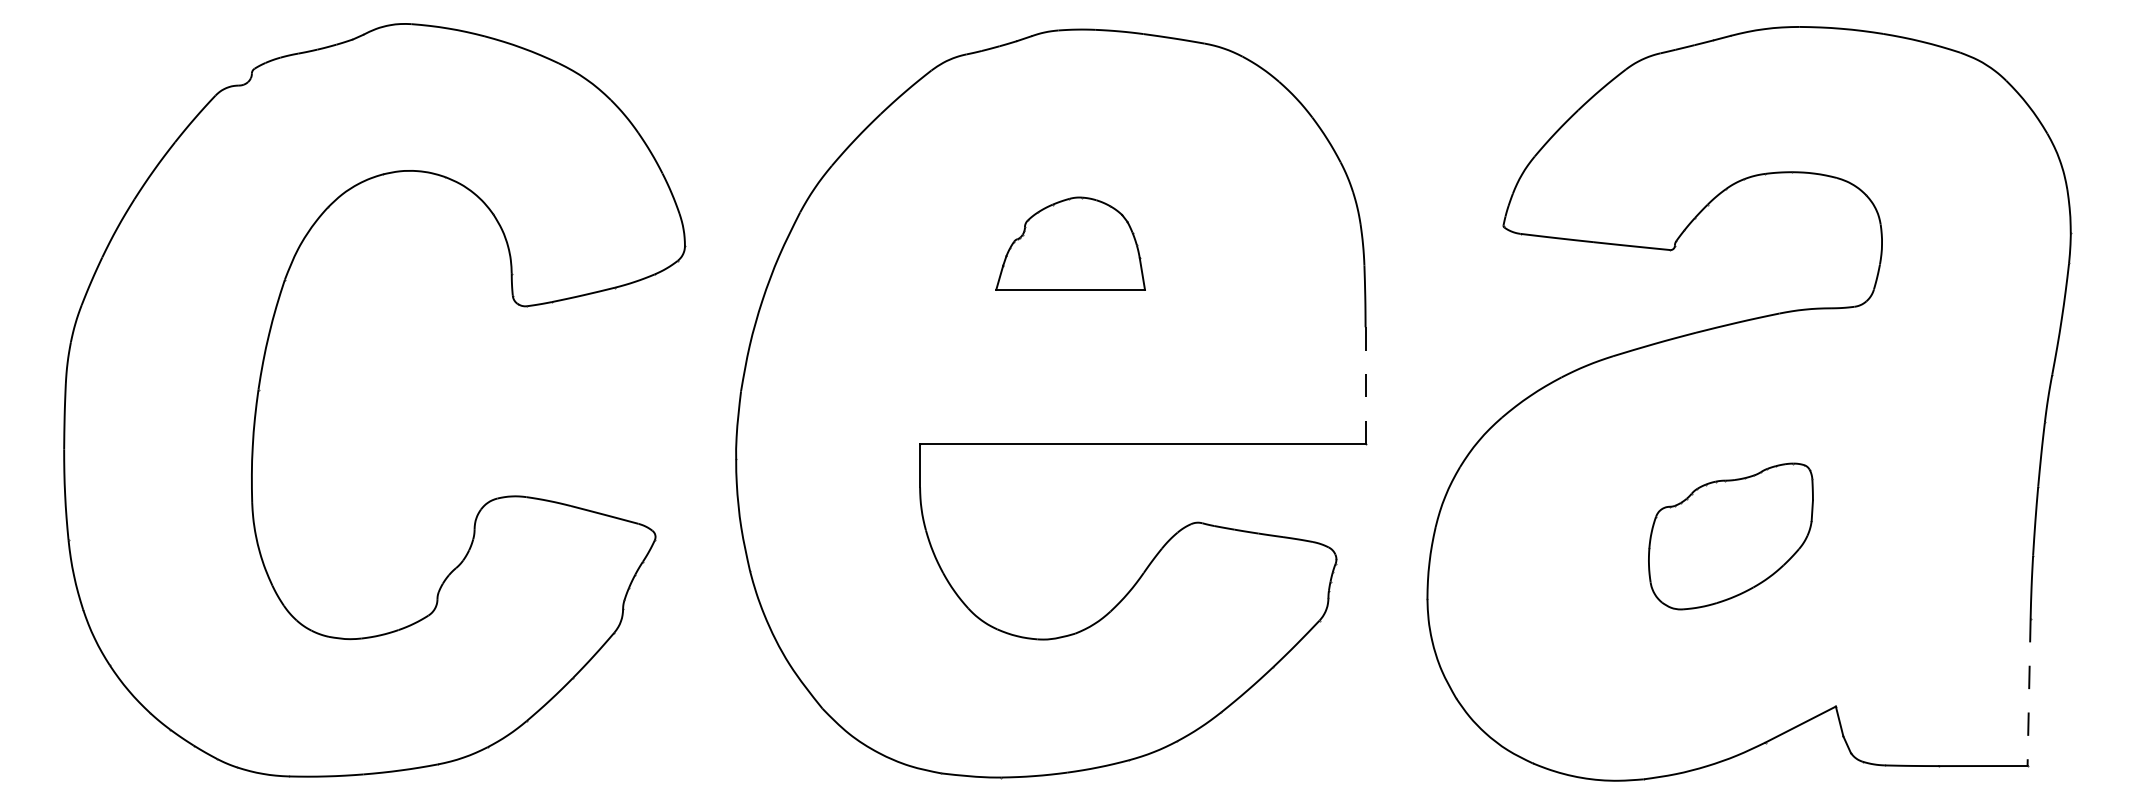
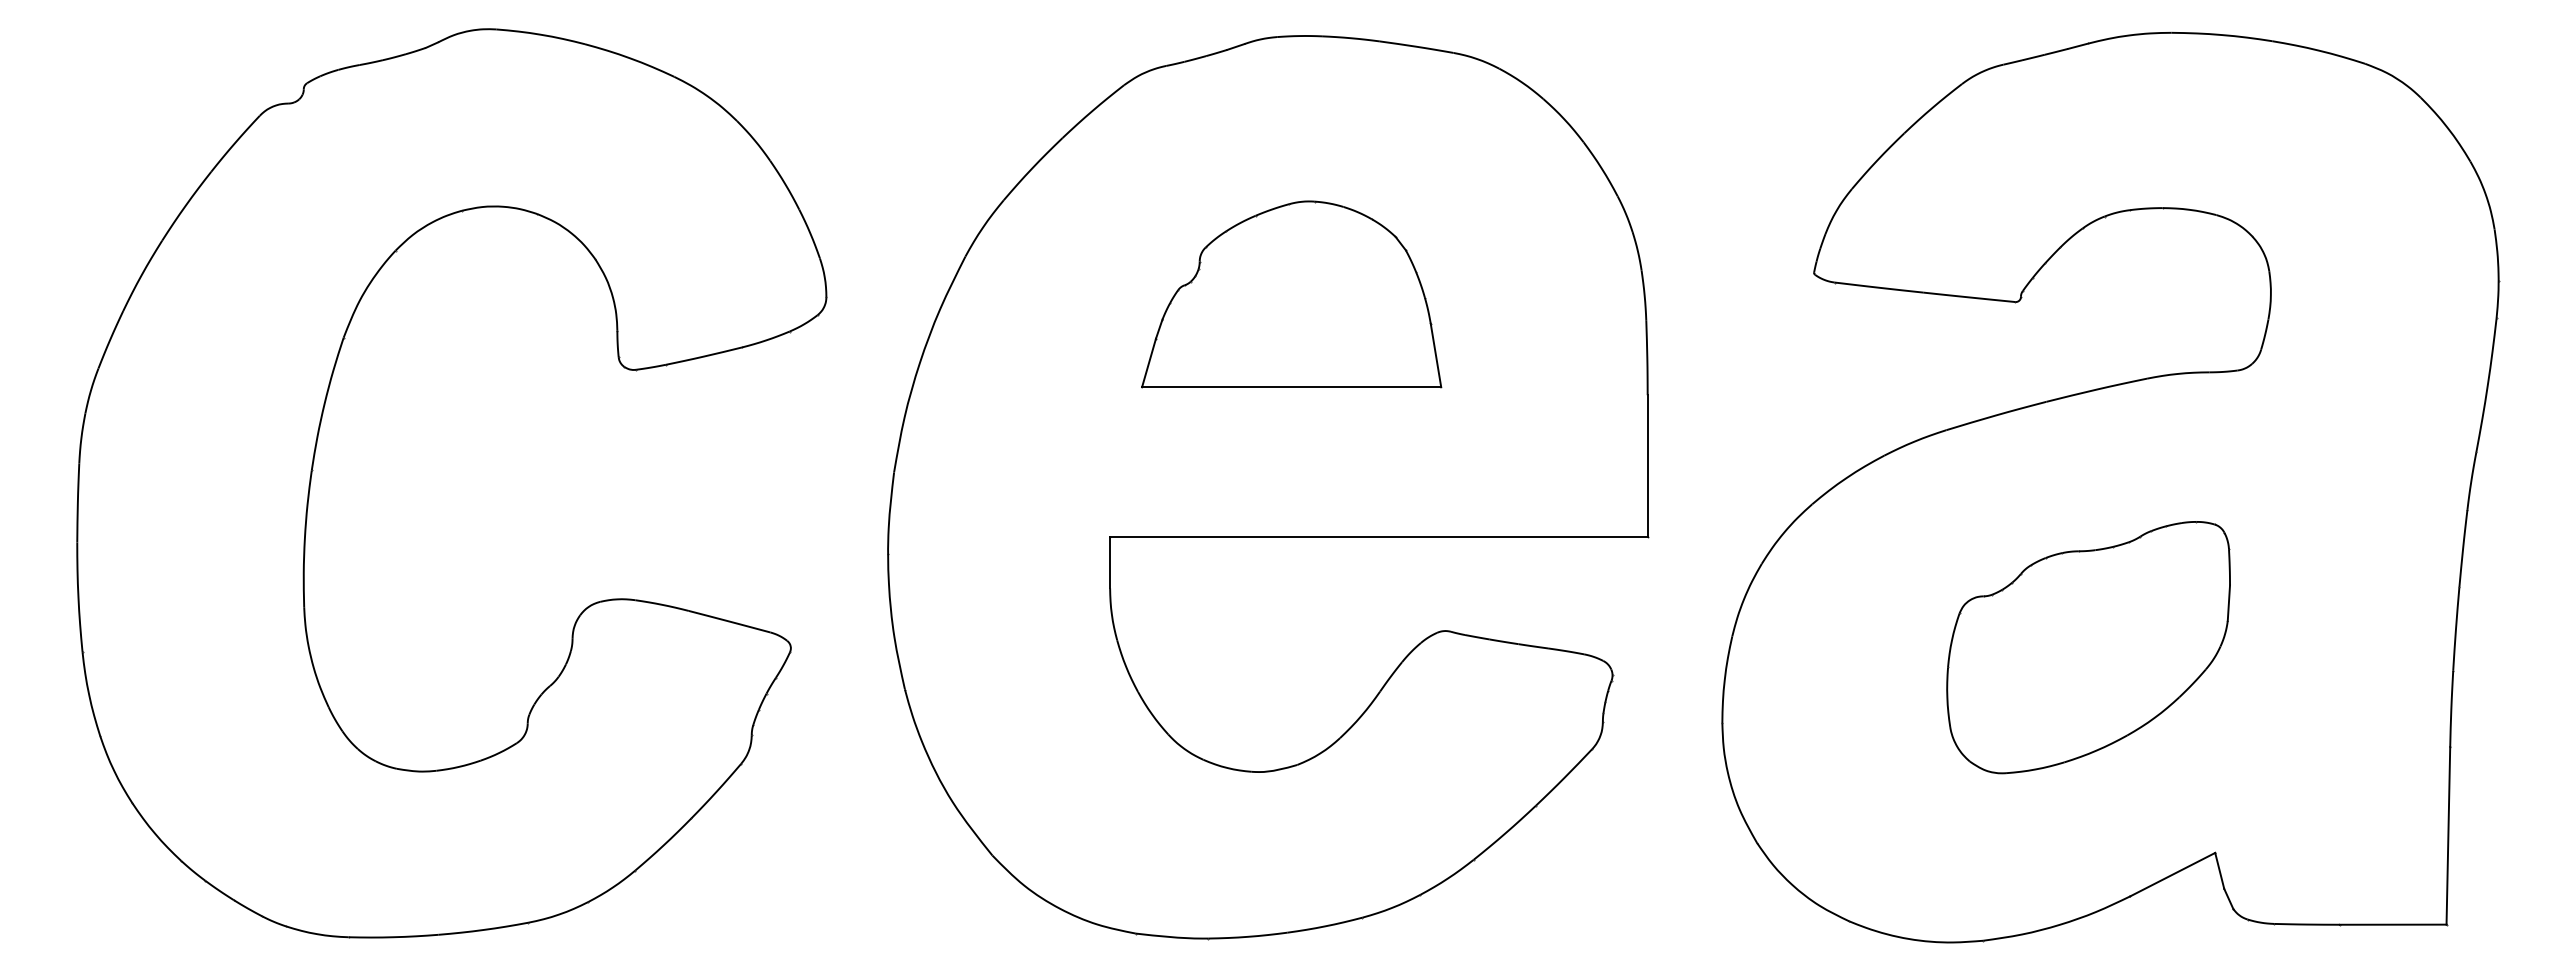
part: (1070, 243) -> (1291, 294), size x1.67
line: (1365, 385) -> (1647, 465), dashed -> solid
part: (1730, 536) -> (2088, 647), size x1.43
line: (2029, 692) -> (2448, 835), dashed -> solid

